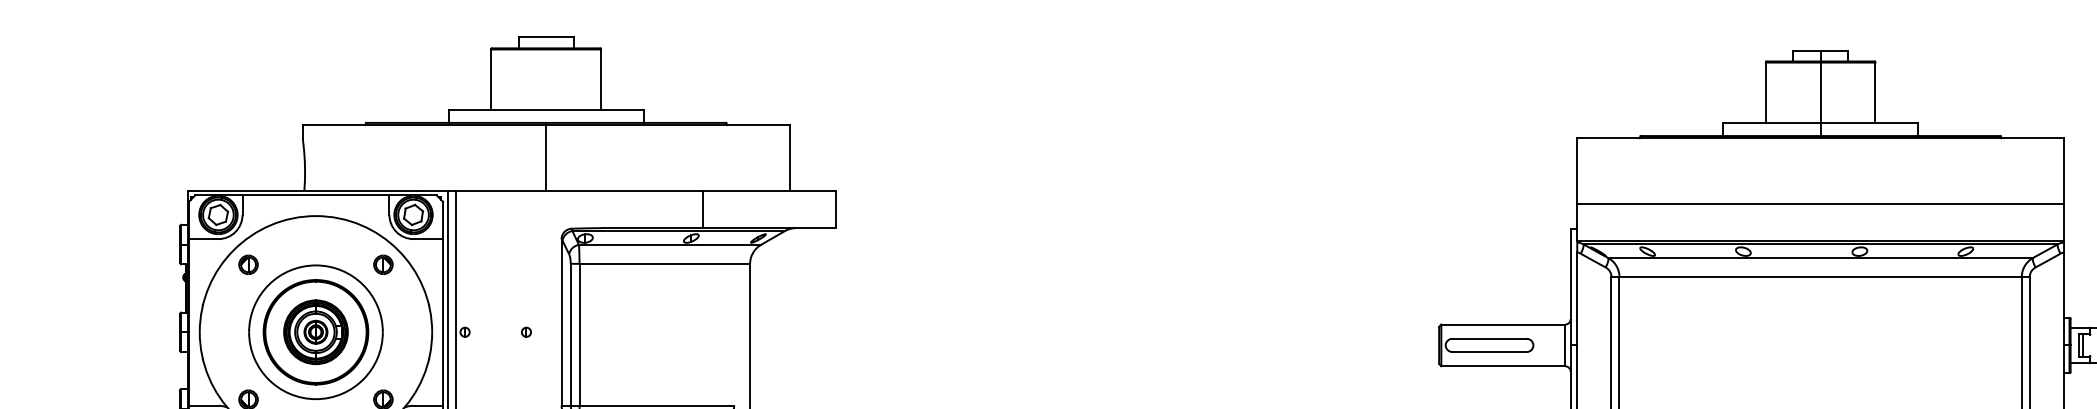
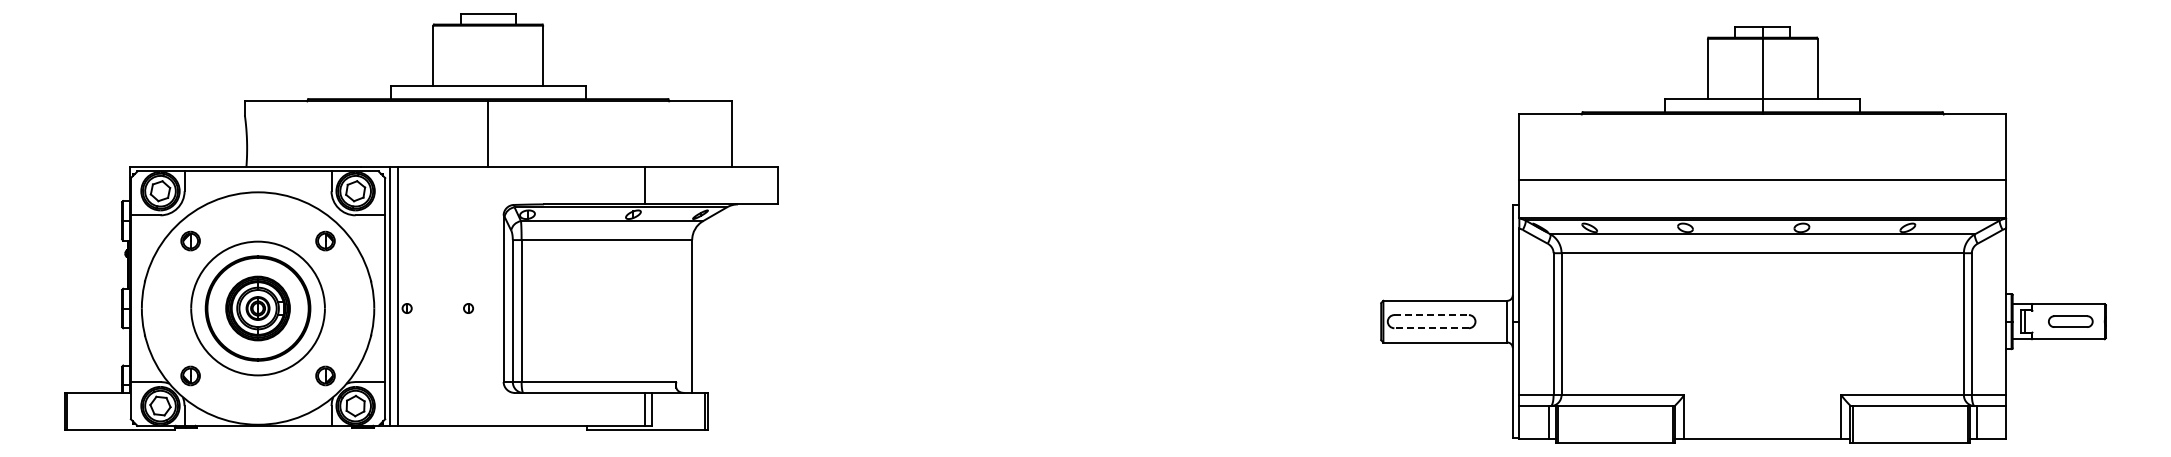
line: (1490, 339) -> (1432, 315), solid -> dashed
line: (1489, 352) -> (1431, 328), solid -> dashed

